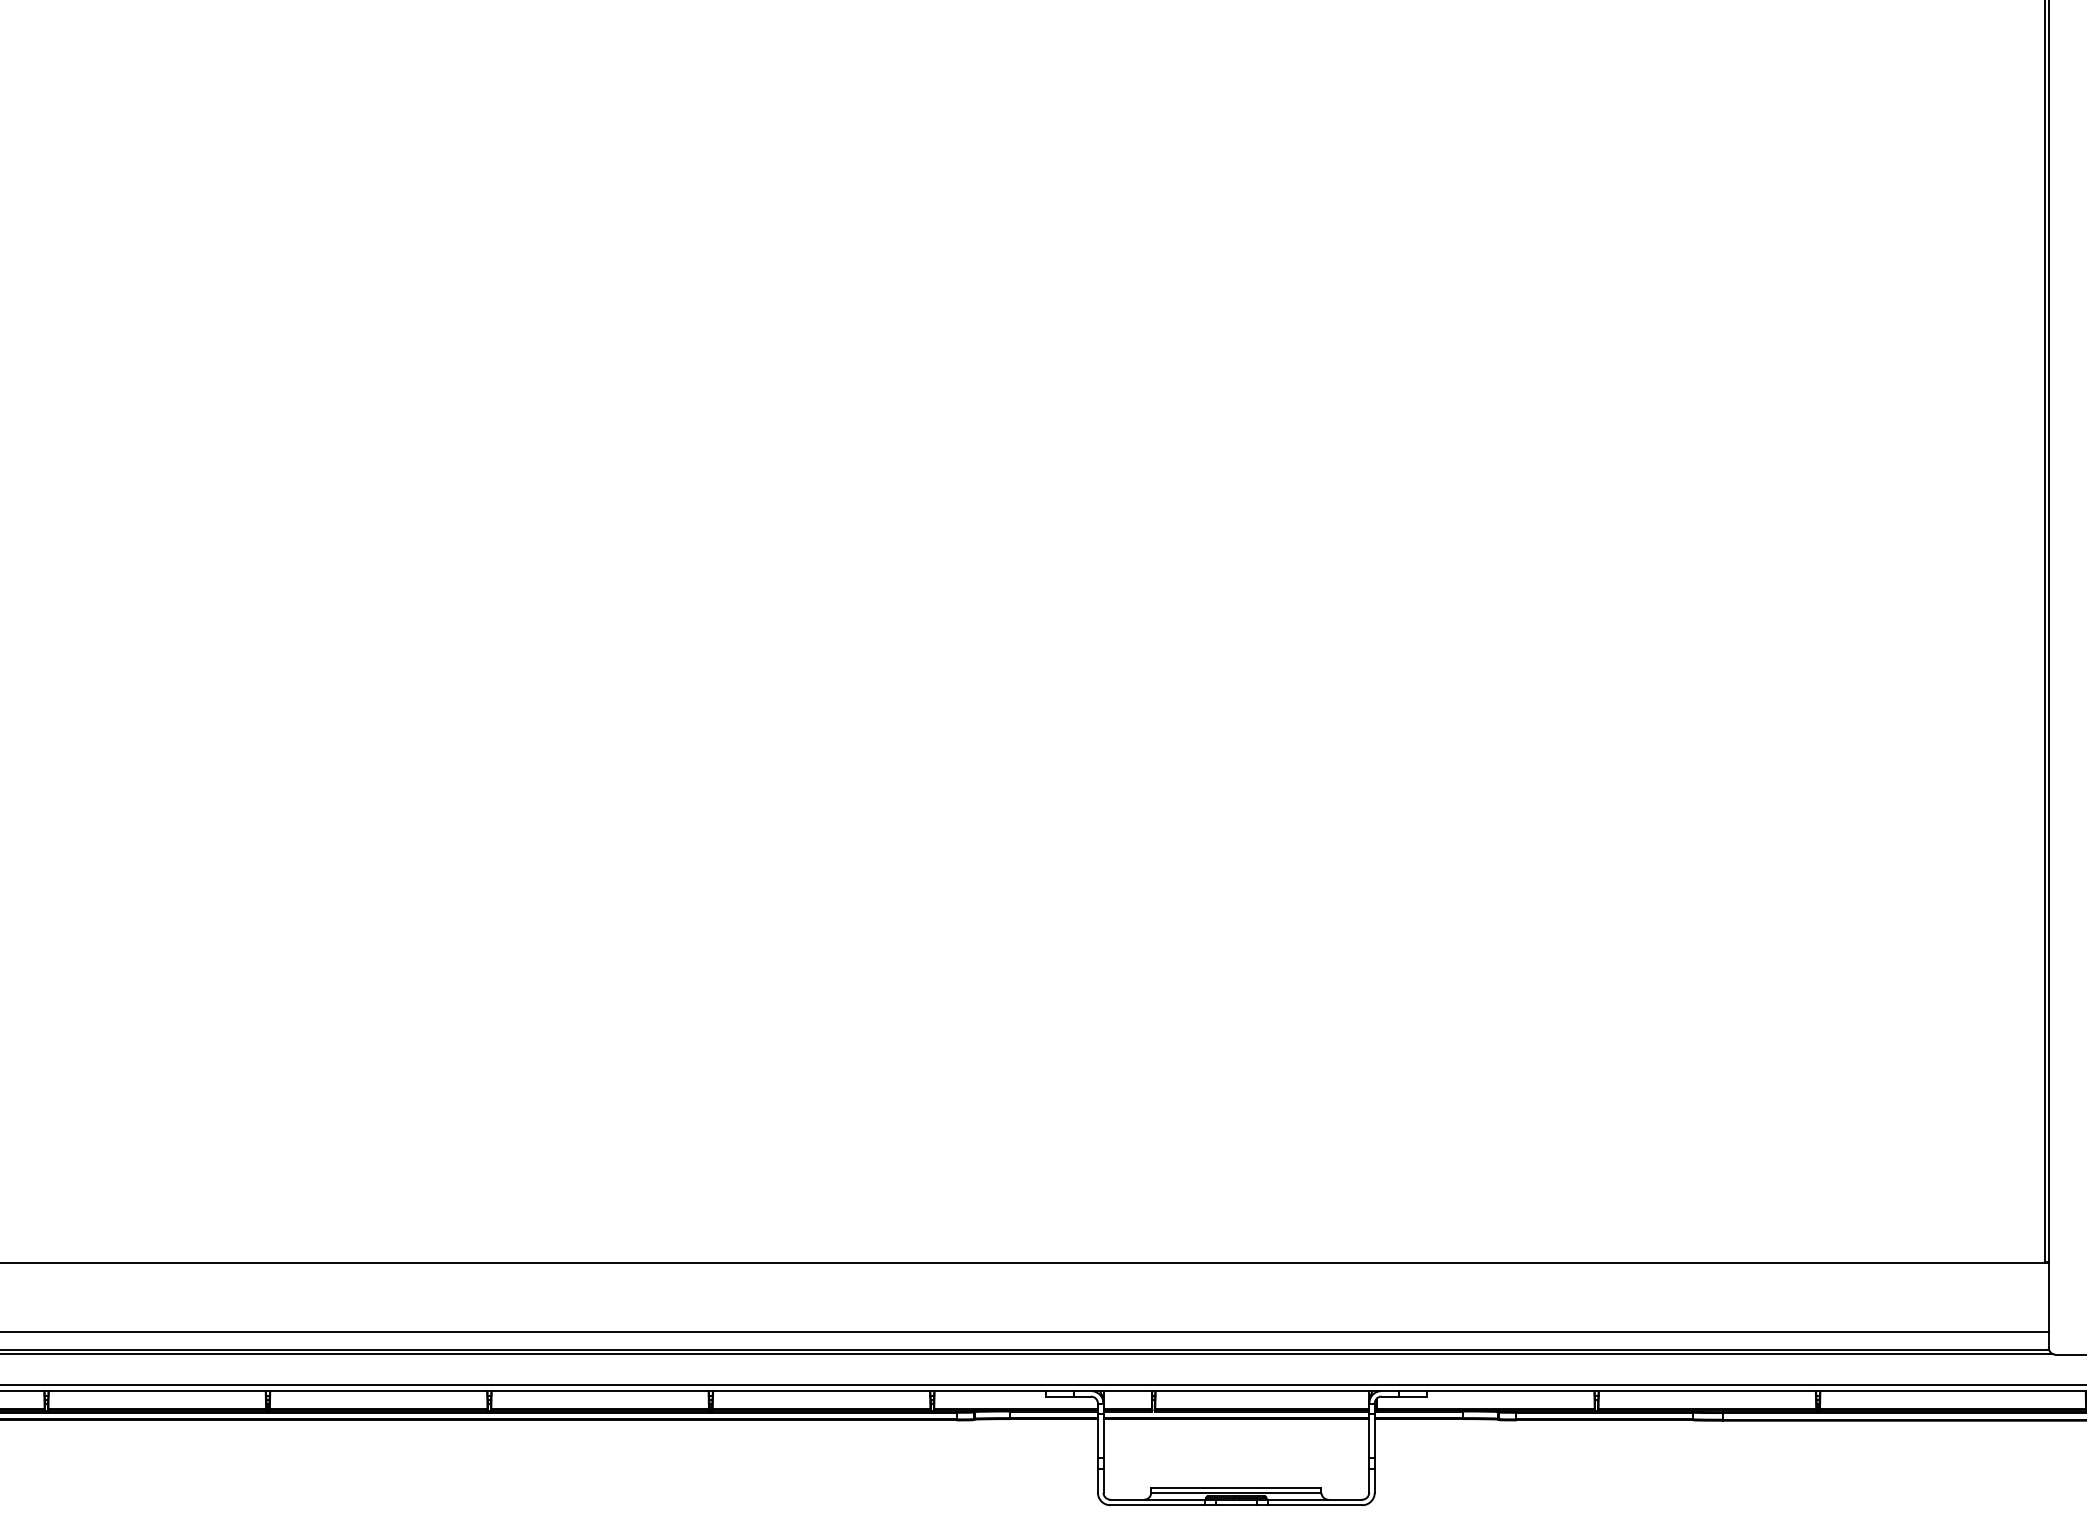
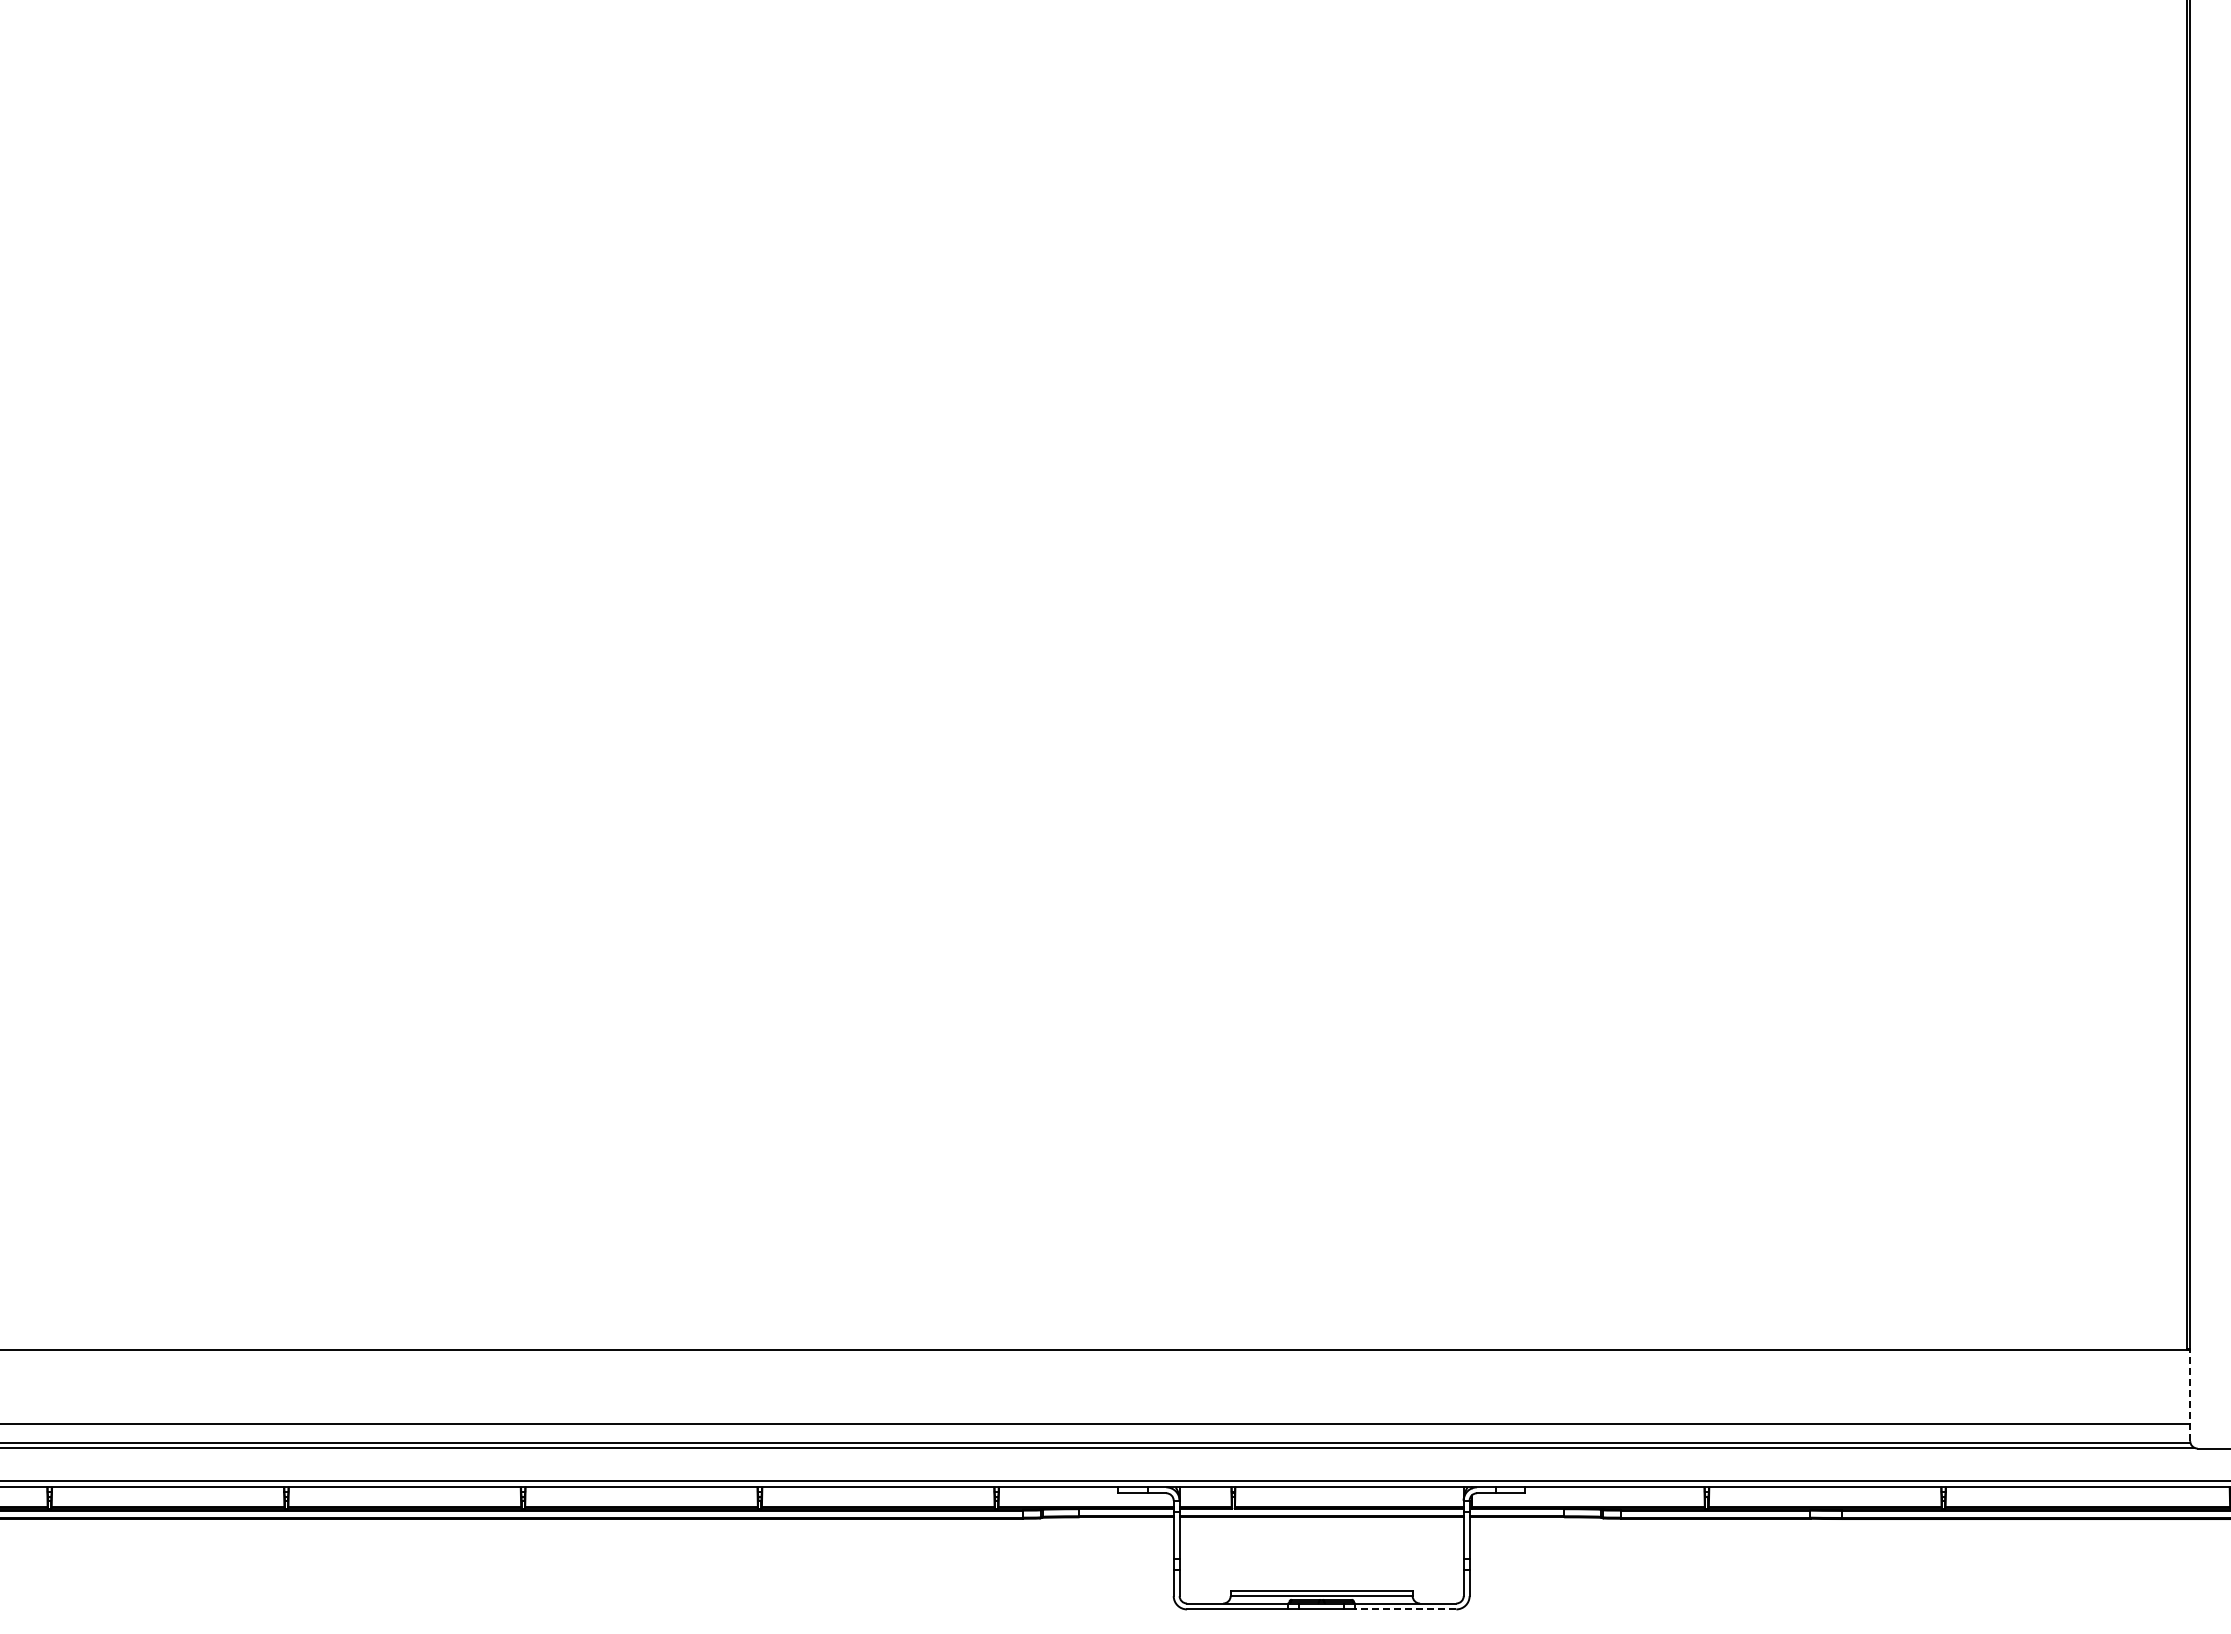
line: (2049, 1305) -> (2190, 1395), solid -> dashed
line: (1314, 1505) -> (1405, 1609), solid -> dashed

